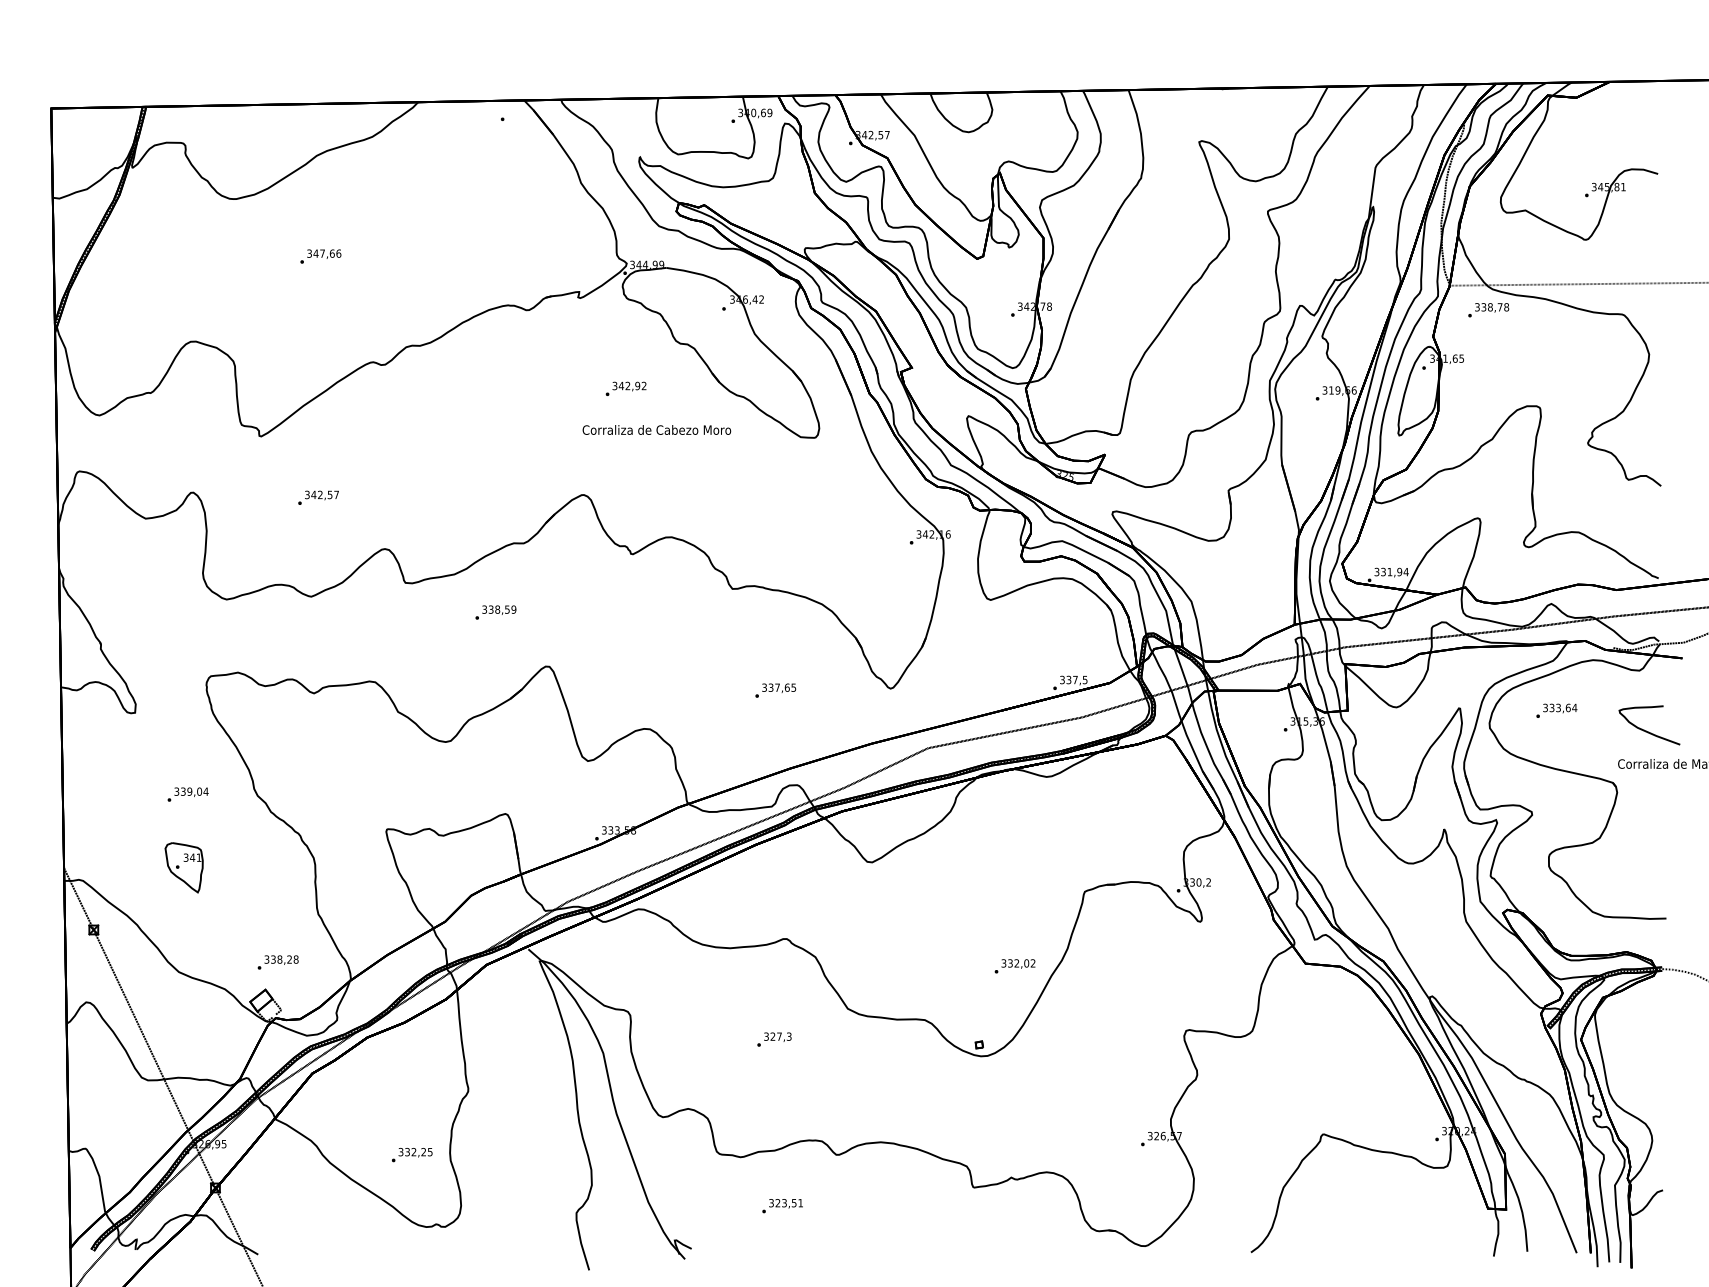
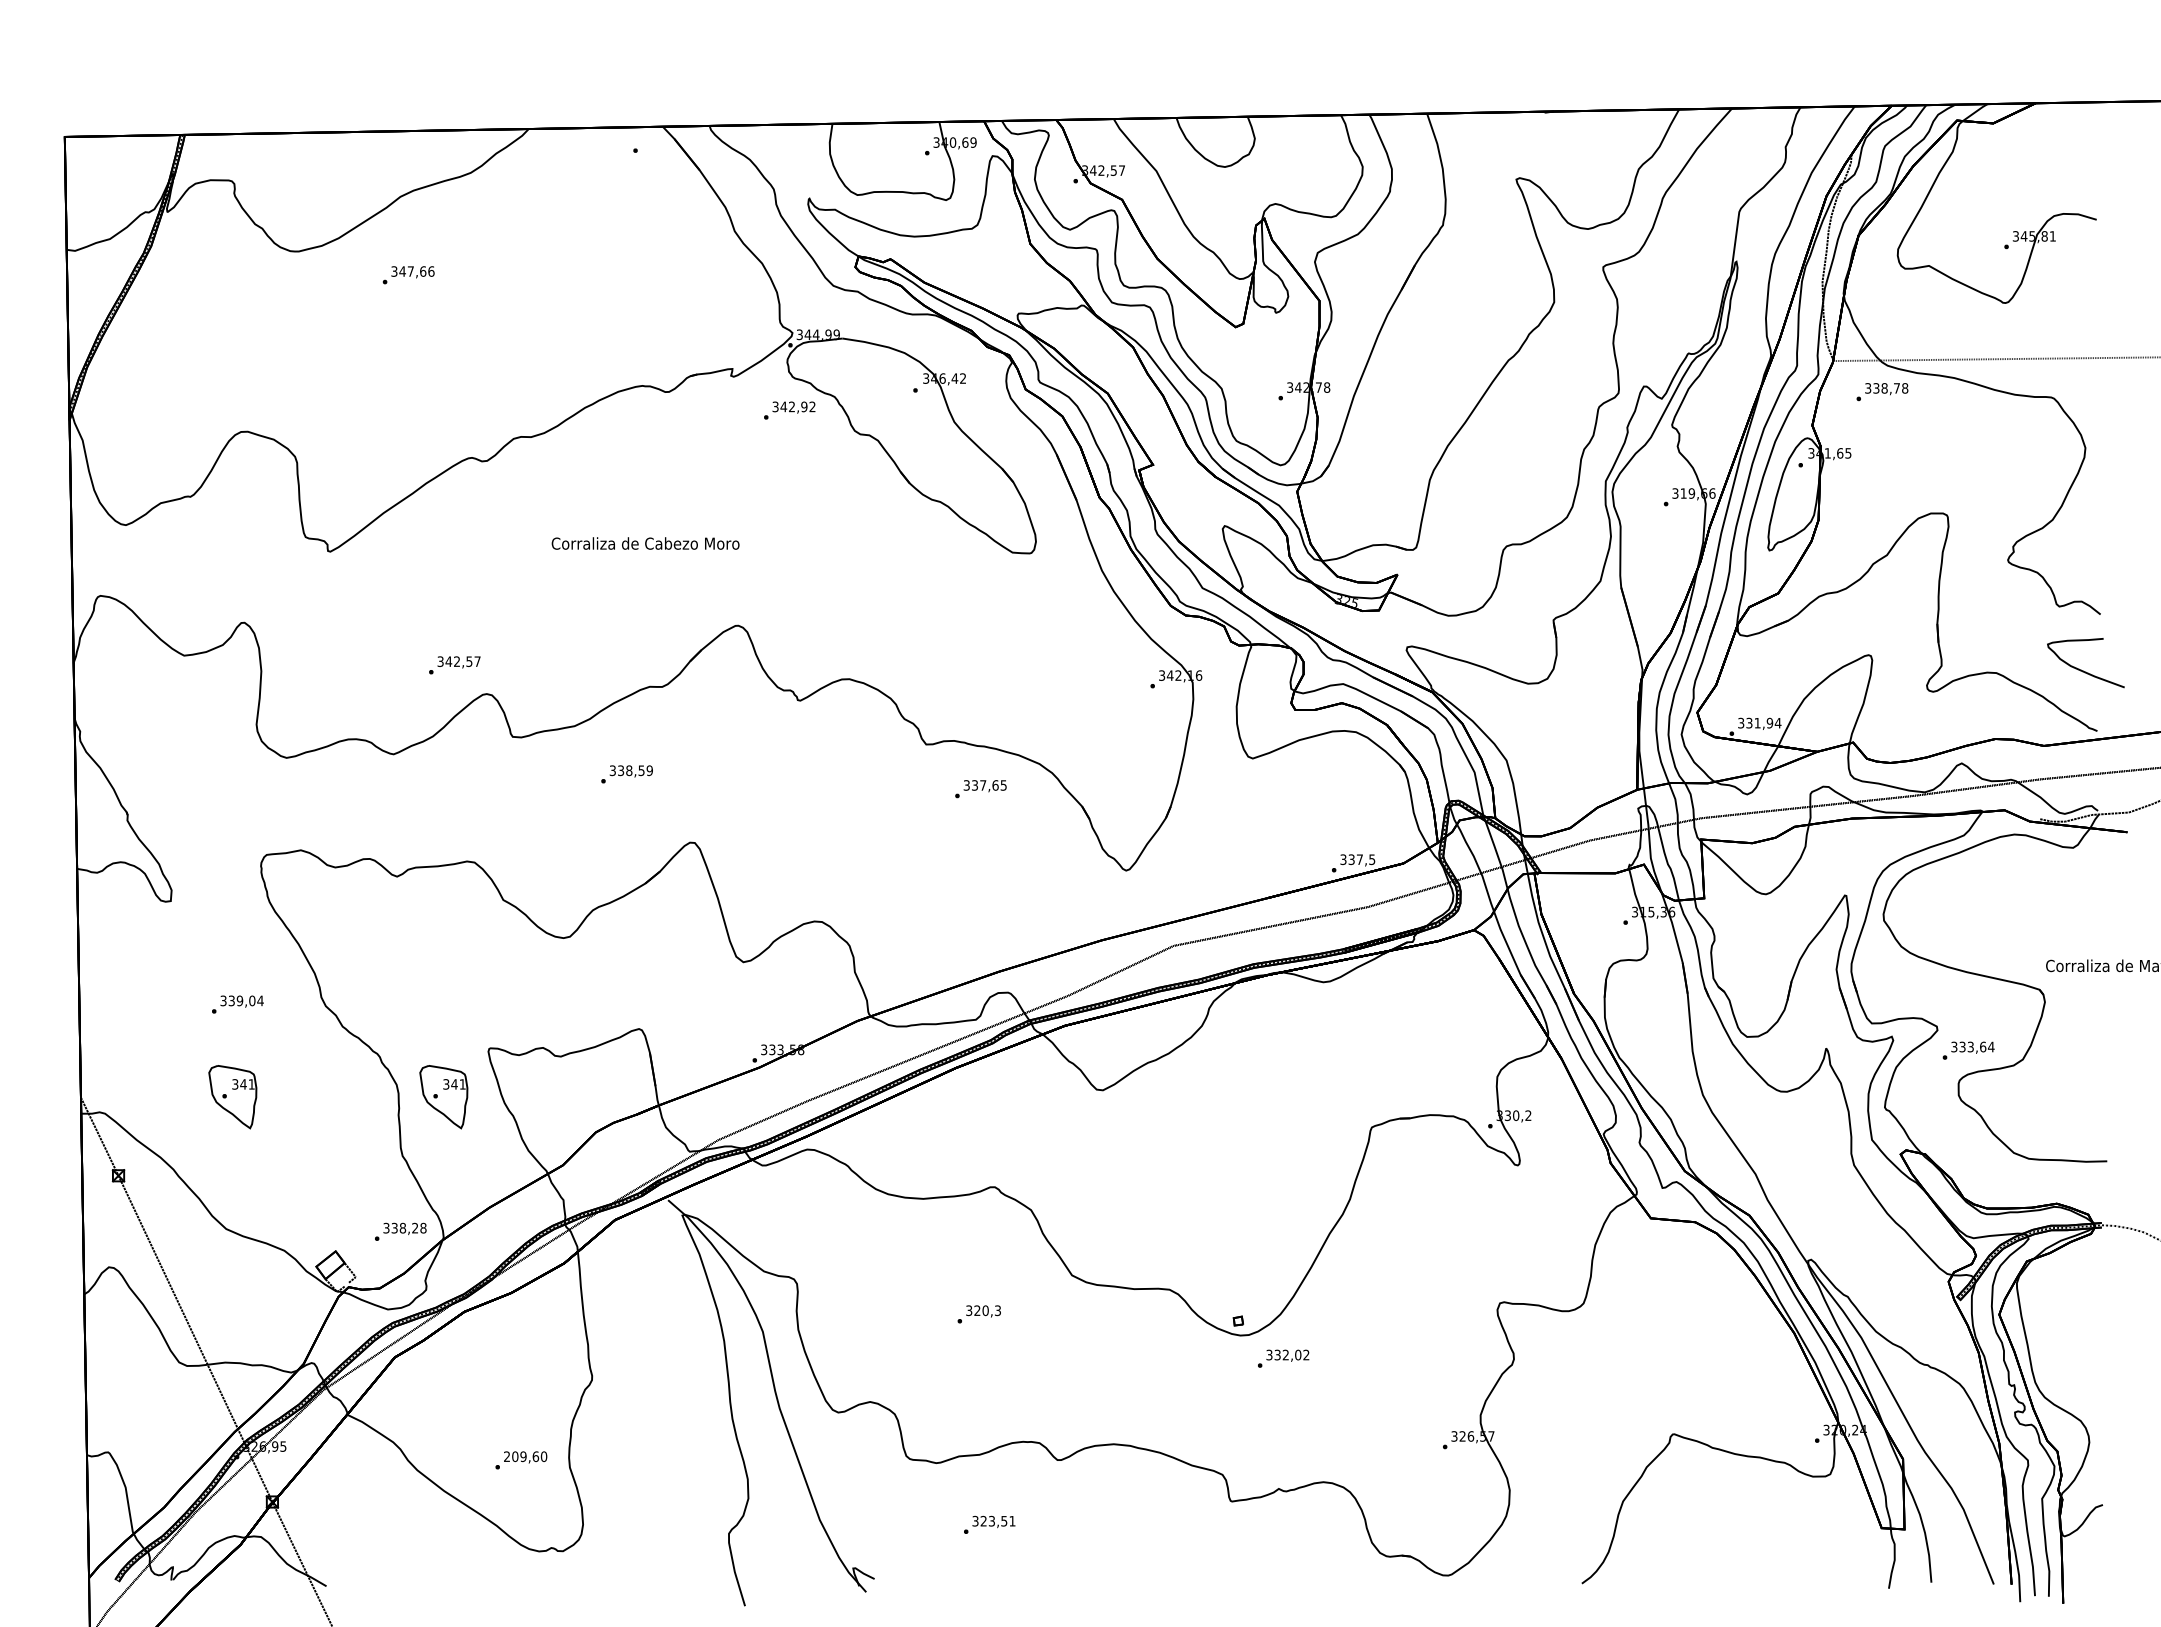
text: (320, 256) -> (408, 275), moved
text: (625, 388) -> (789, 410), moved
text: (656, 429) -> (645, 543), moved
text: (318, 497) -> (454, 665), moved
text: (775, 690) -> (980, 789), moved
text: (1556, 710) -> (1968, 1050), moved
curve: (1646, 730) -> (2081, 669), moved
part: (350, 868) -> (443, 1097), added
text: (278, 962) -> (400, 1231), moved
text: (1015, 966) -> (1283, 1358), moved
text: (779, 1036) -> (985, 1310), 327,3 -> 320,3
text: (415, 1151) -> (525, 1456), 332,25 -> 209,60

